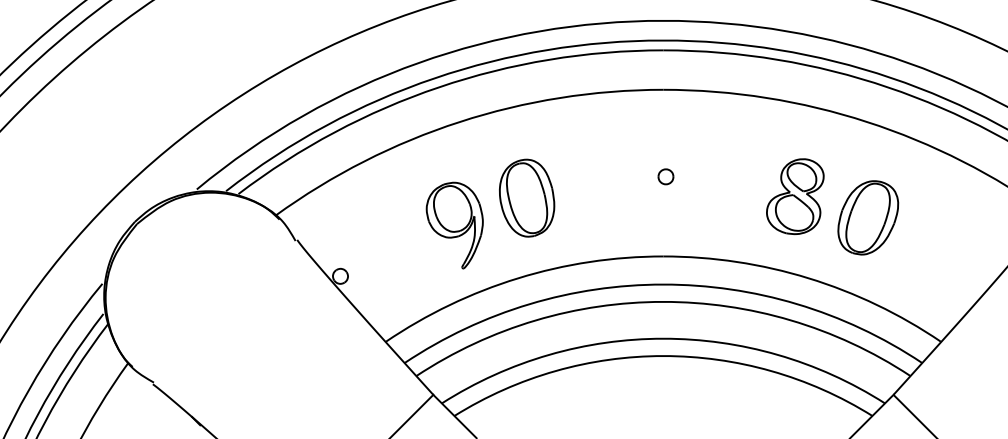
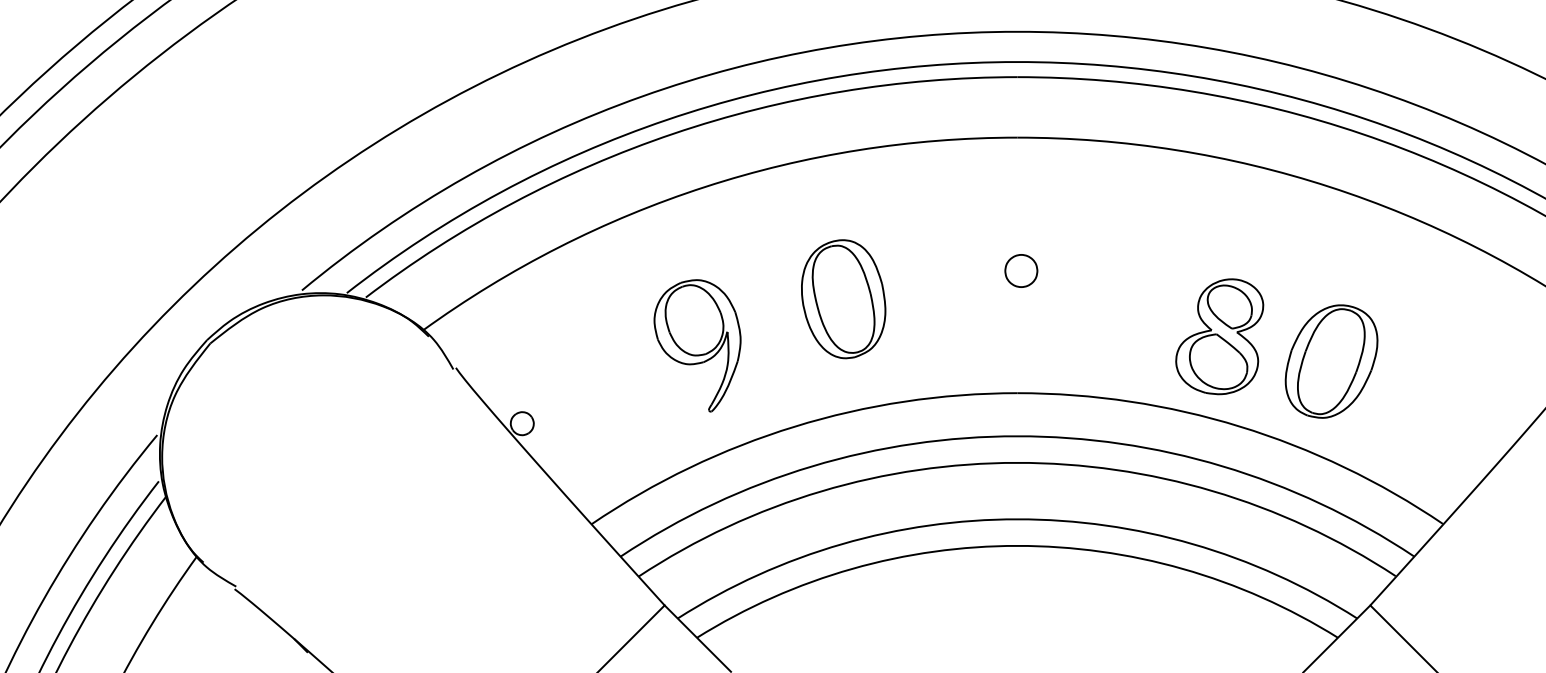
part: (665, 176) -> (1020, 270), size x1.4
part: (795, 196) -> (1219, 336), moved
part: (527, 197) -> (844, 298), moved
part: (868, 217) -> (1331, 361), moved

